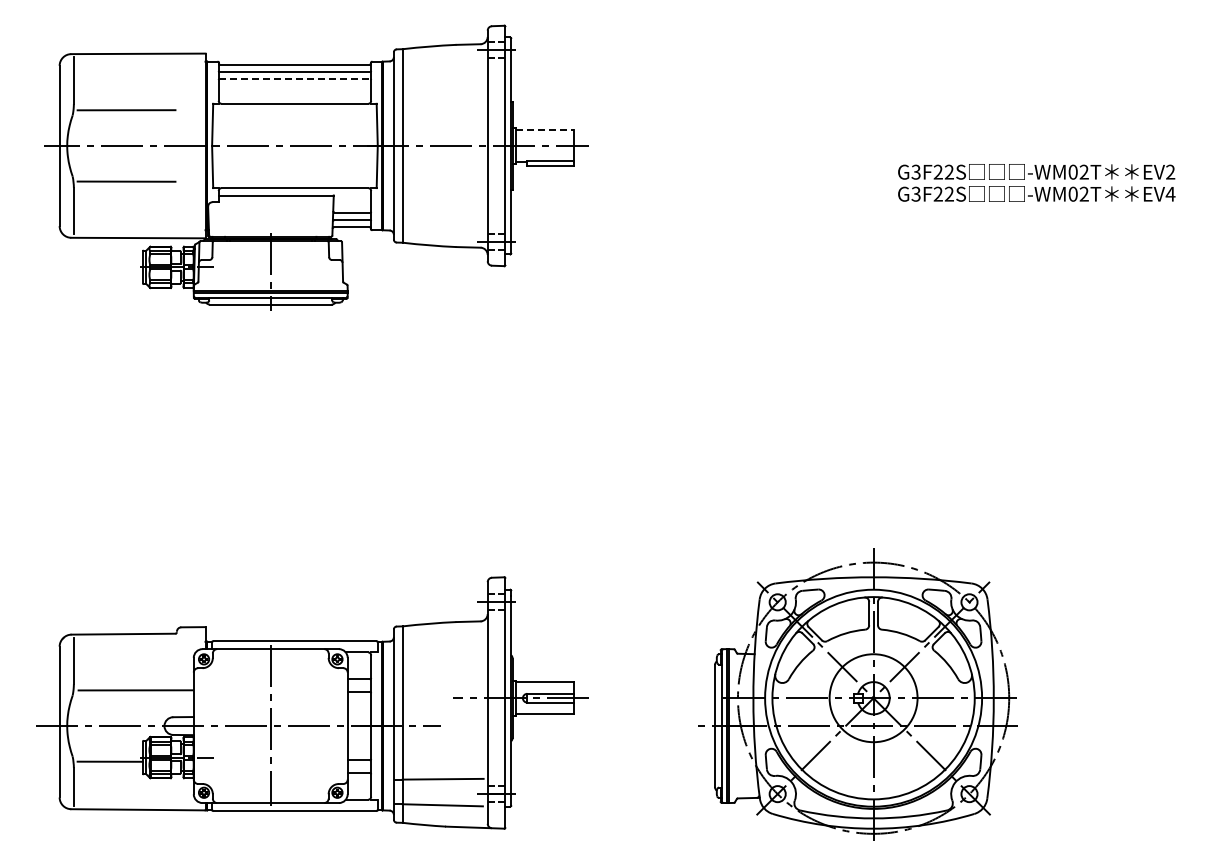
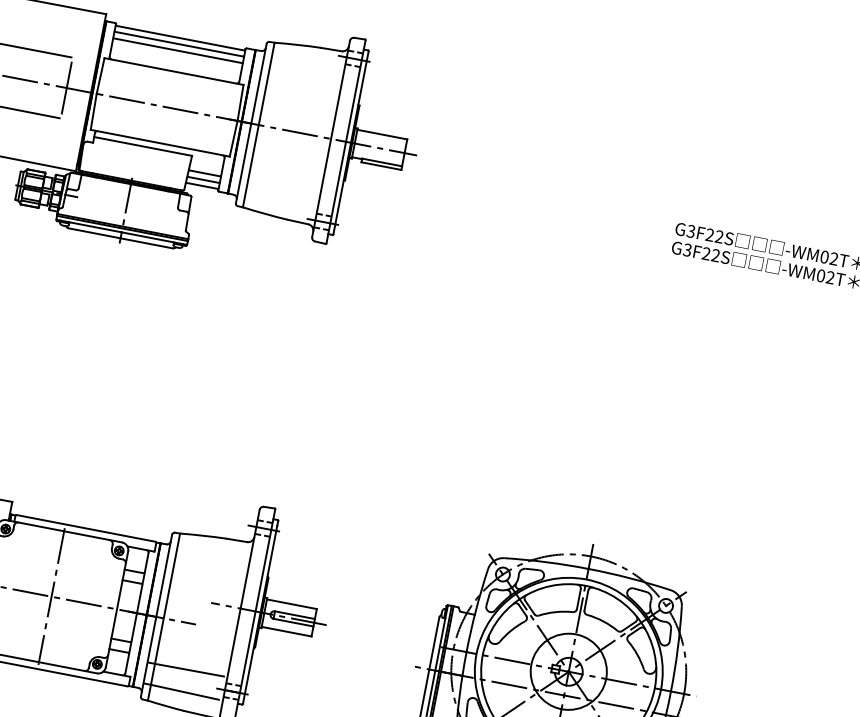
line: (294, 79) -> (177, 50), dashed -> solid
line: (545, 129) -> (382, 134), dashed -> solid
line: (176, 145) -> (66, 87), added

